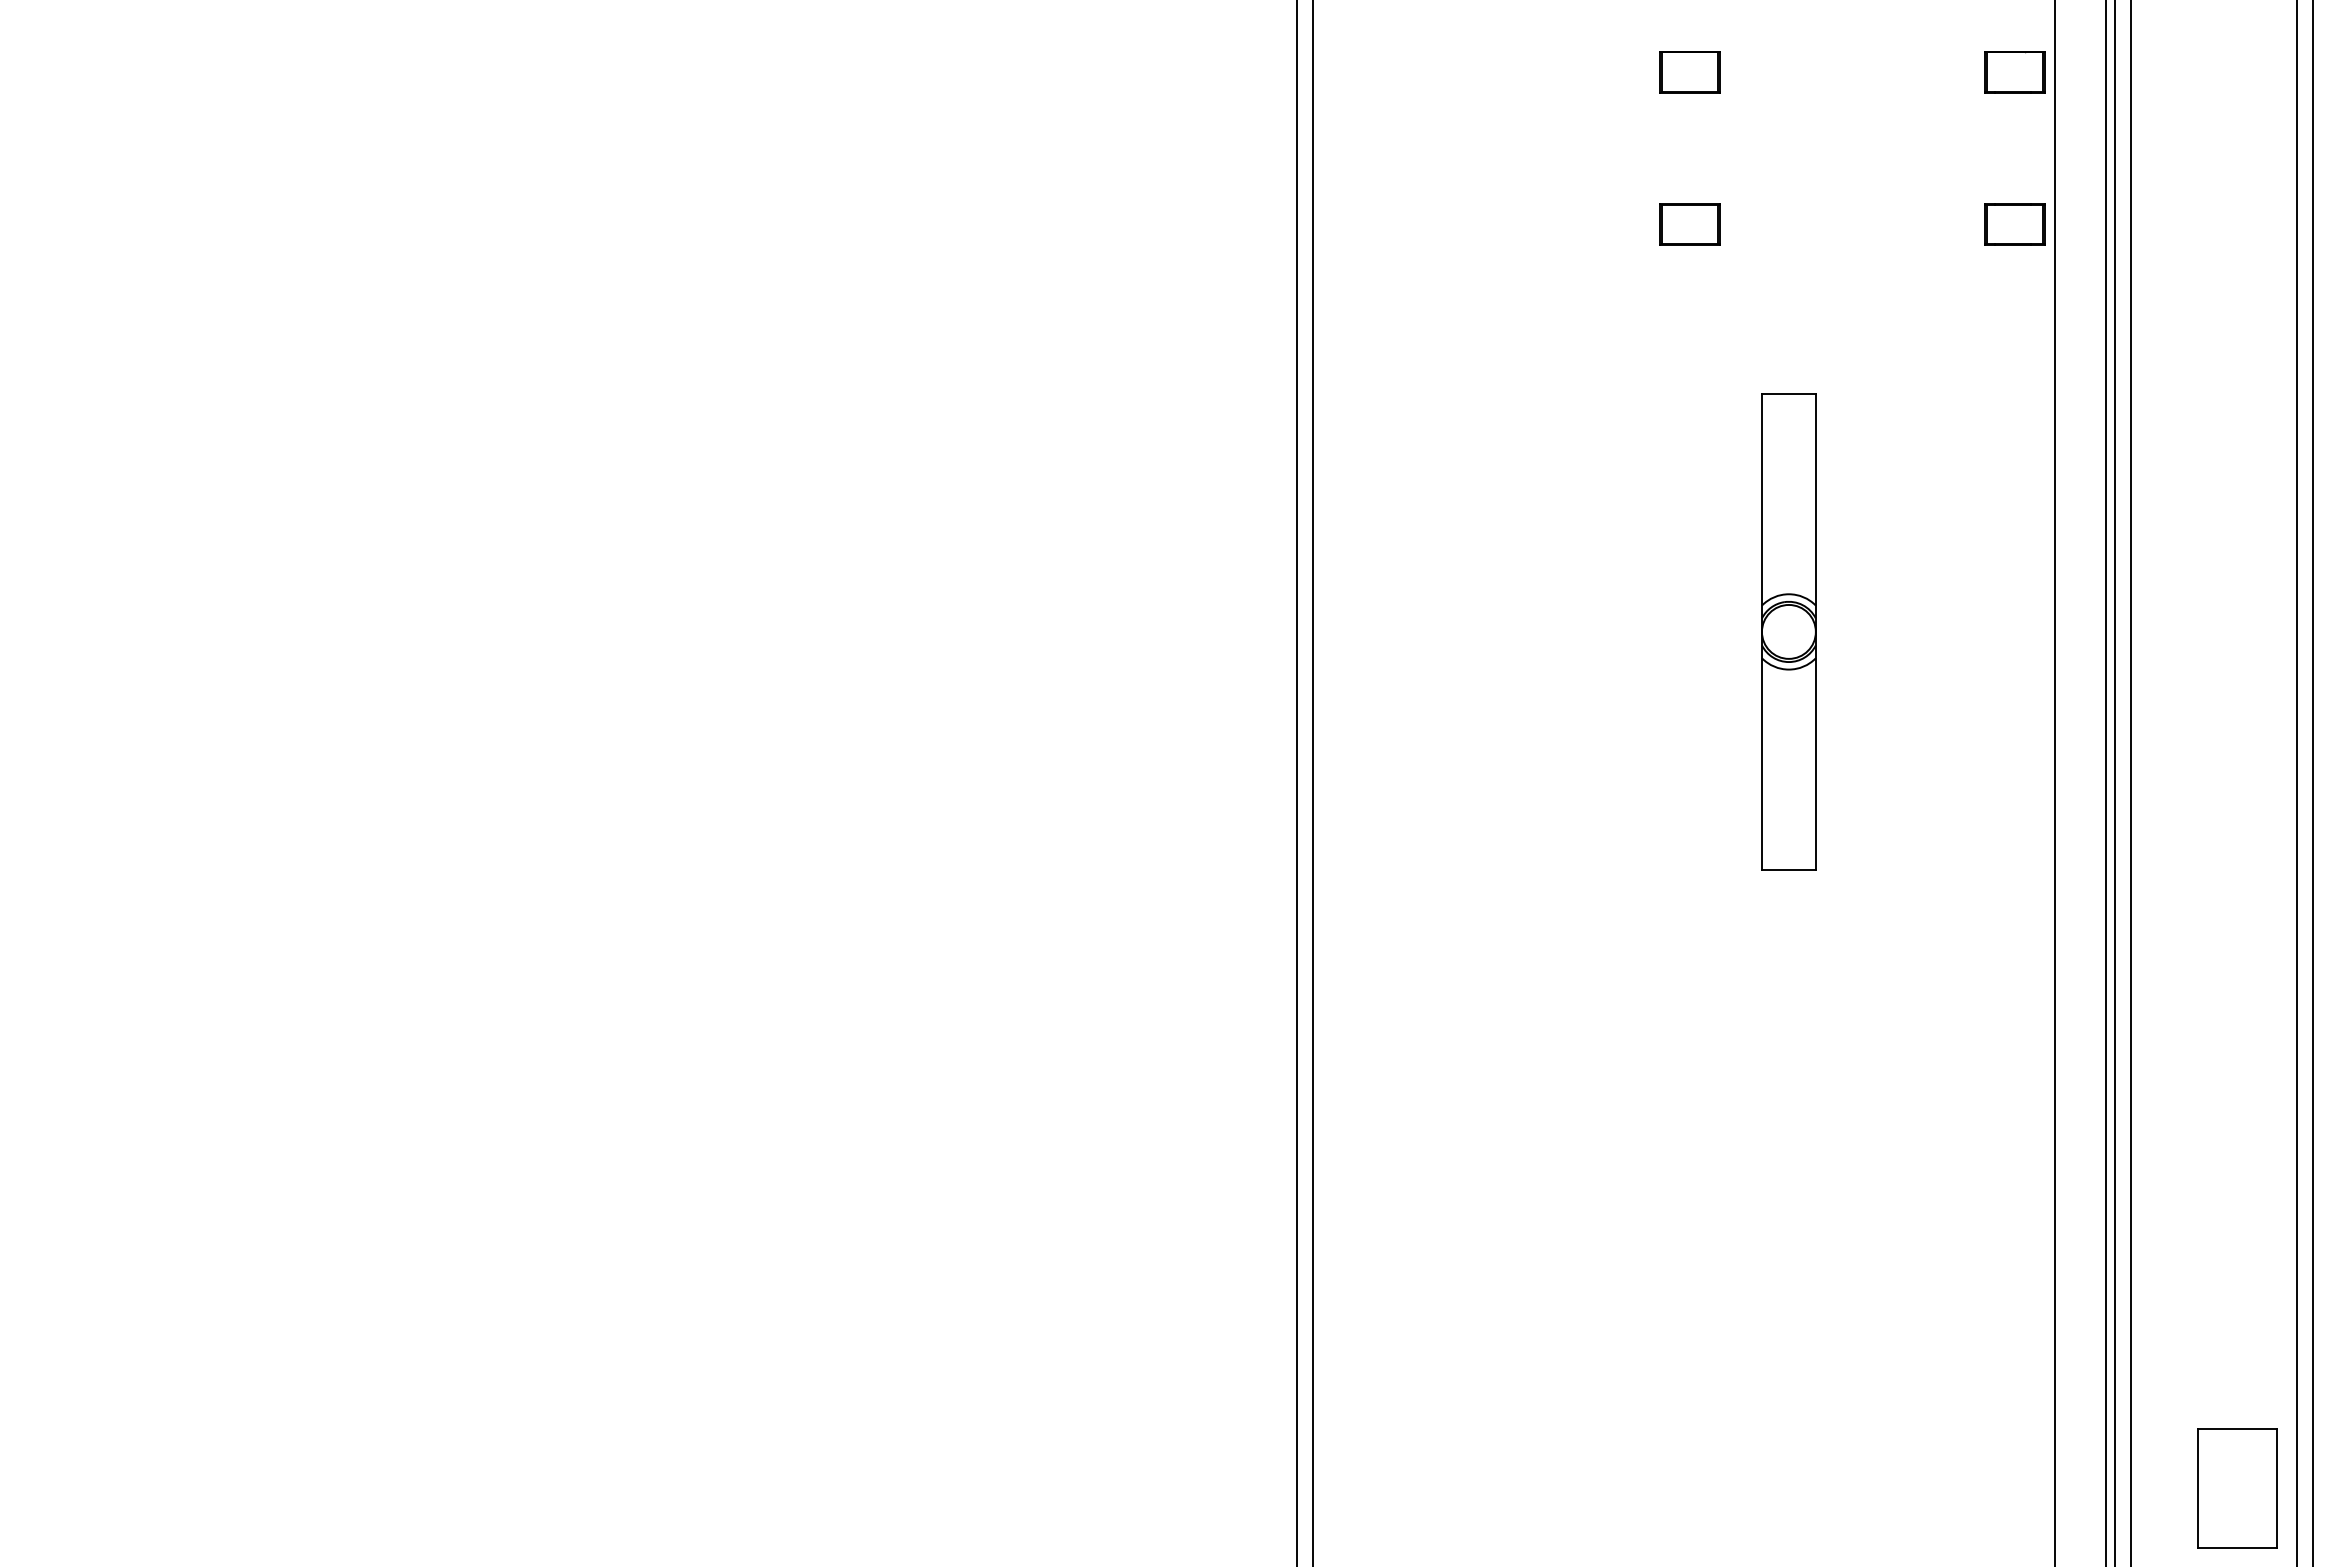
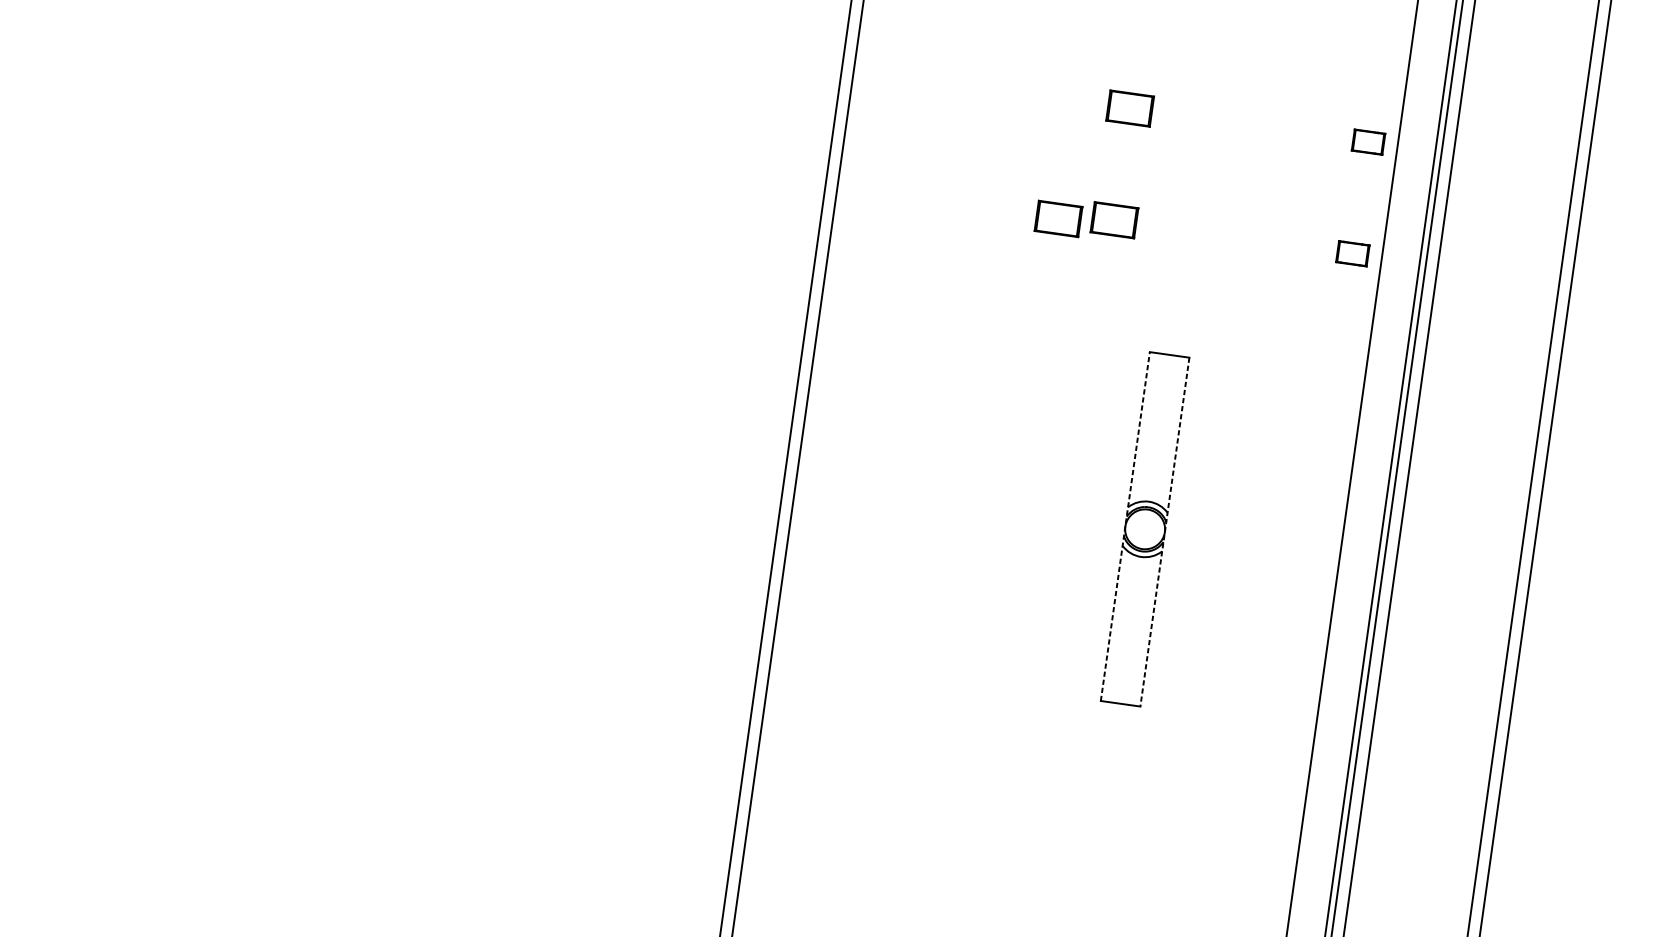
part: (2014, 72) -> (1368, 142), size x0.7
part: (2014, 224) -> (1352, 253), size x0.7
part: (1614, 233) -> (1058, 219), added
line: (1761, 631) -> (1125, 526), solid -> dashed
line: (1815, 631) -> (1164, 531), solid -> dashed

